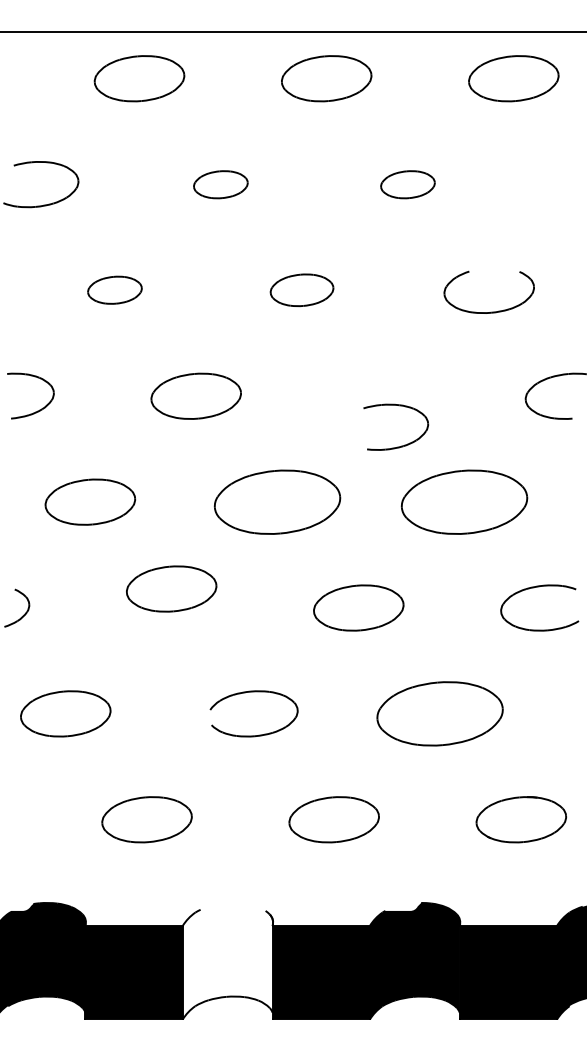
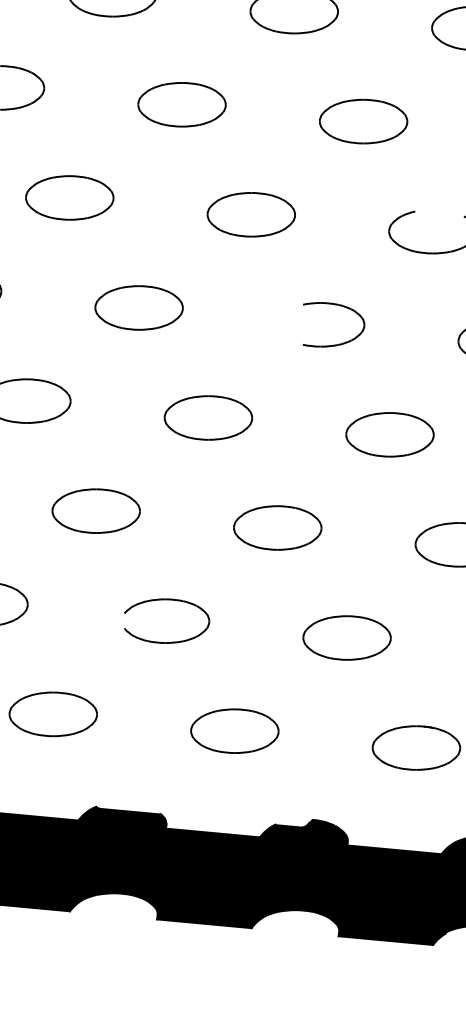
part: (220, 184) -> (181, 104), size x1.67
part: (407, 184) -> (363, 121), size x1.67
part: (114, 289) -> (69, 196), size x1.67
part: (301, 289) -> (250, 213), size x1.43
part: (401, 445) -> (336, 344), moved
part: (277, 501) -> (208, 417), size x0.71
part: (464, 501) -> (389, 434), size x0.71
part: (171, 588) -> (96, 510), moved
part: (439, 713) -> (346, 637), size x0.71
fill: (227, 964) -> (118, 862), added

